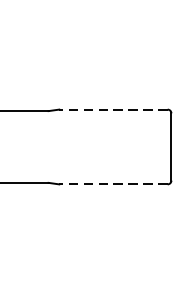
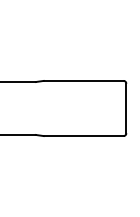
line: (113, 109) -> (83, 80), dashed -> solid
line: (113, 184) -> (83, 136), dashed -> solid

